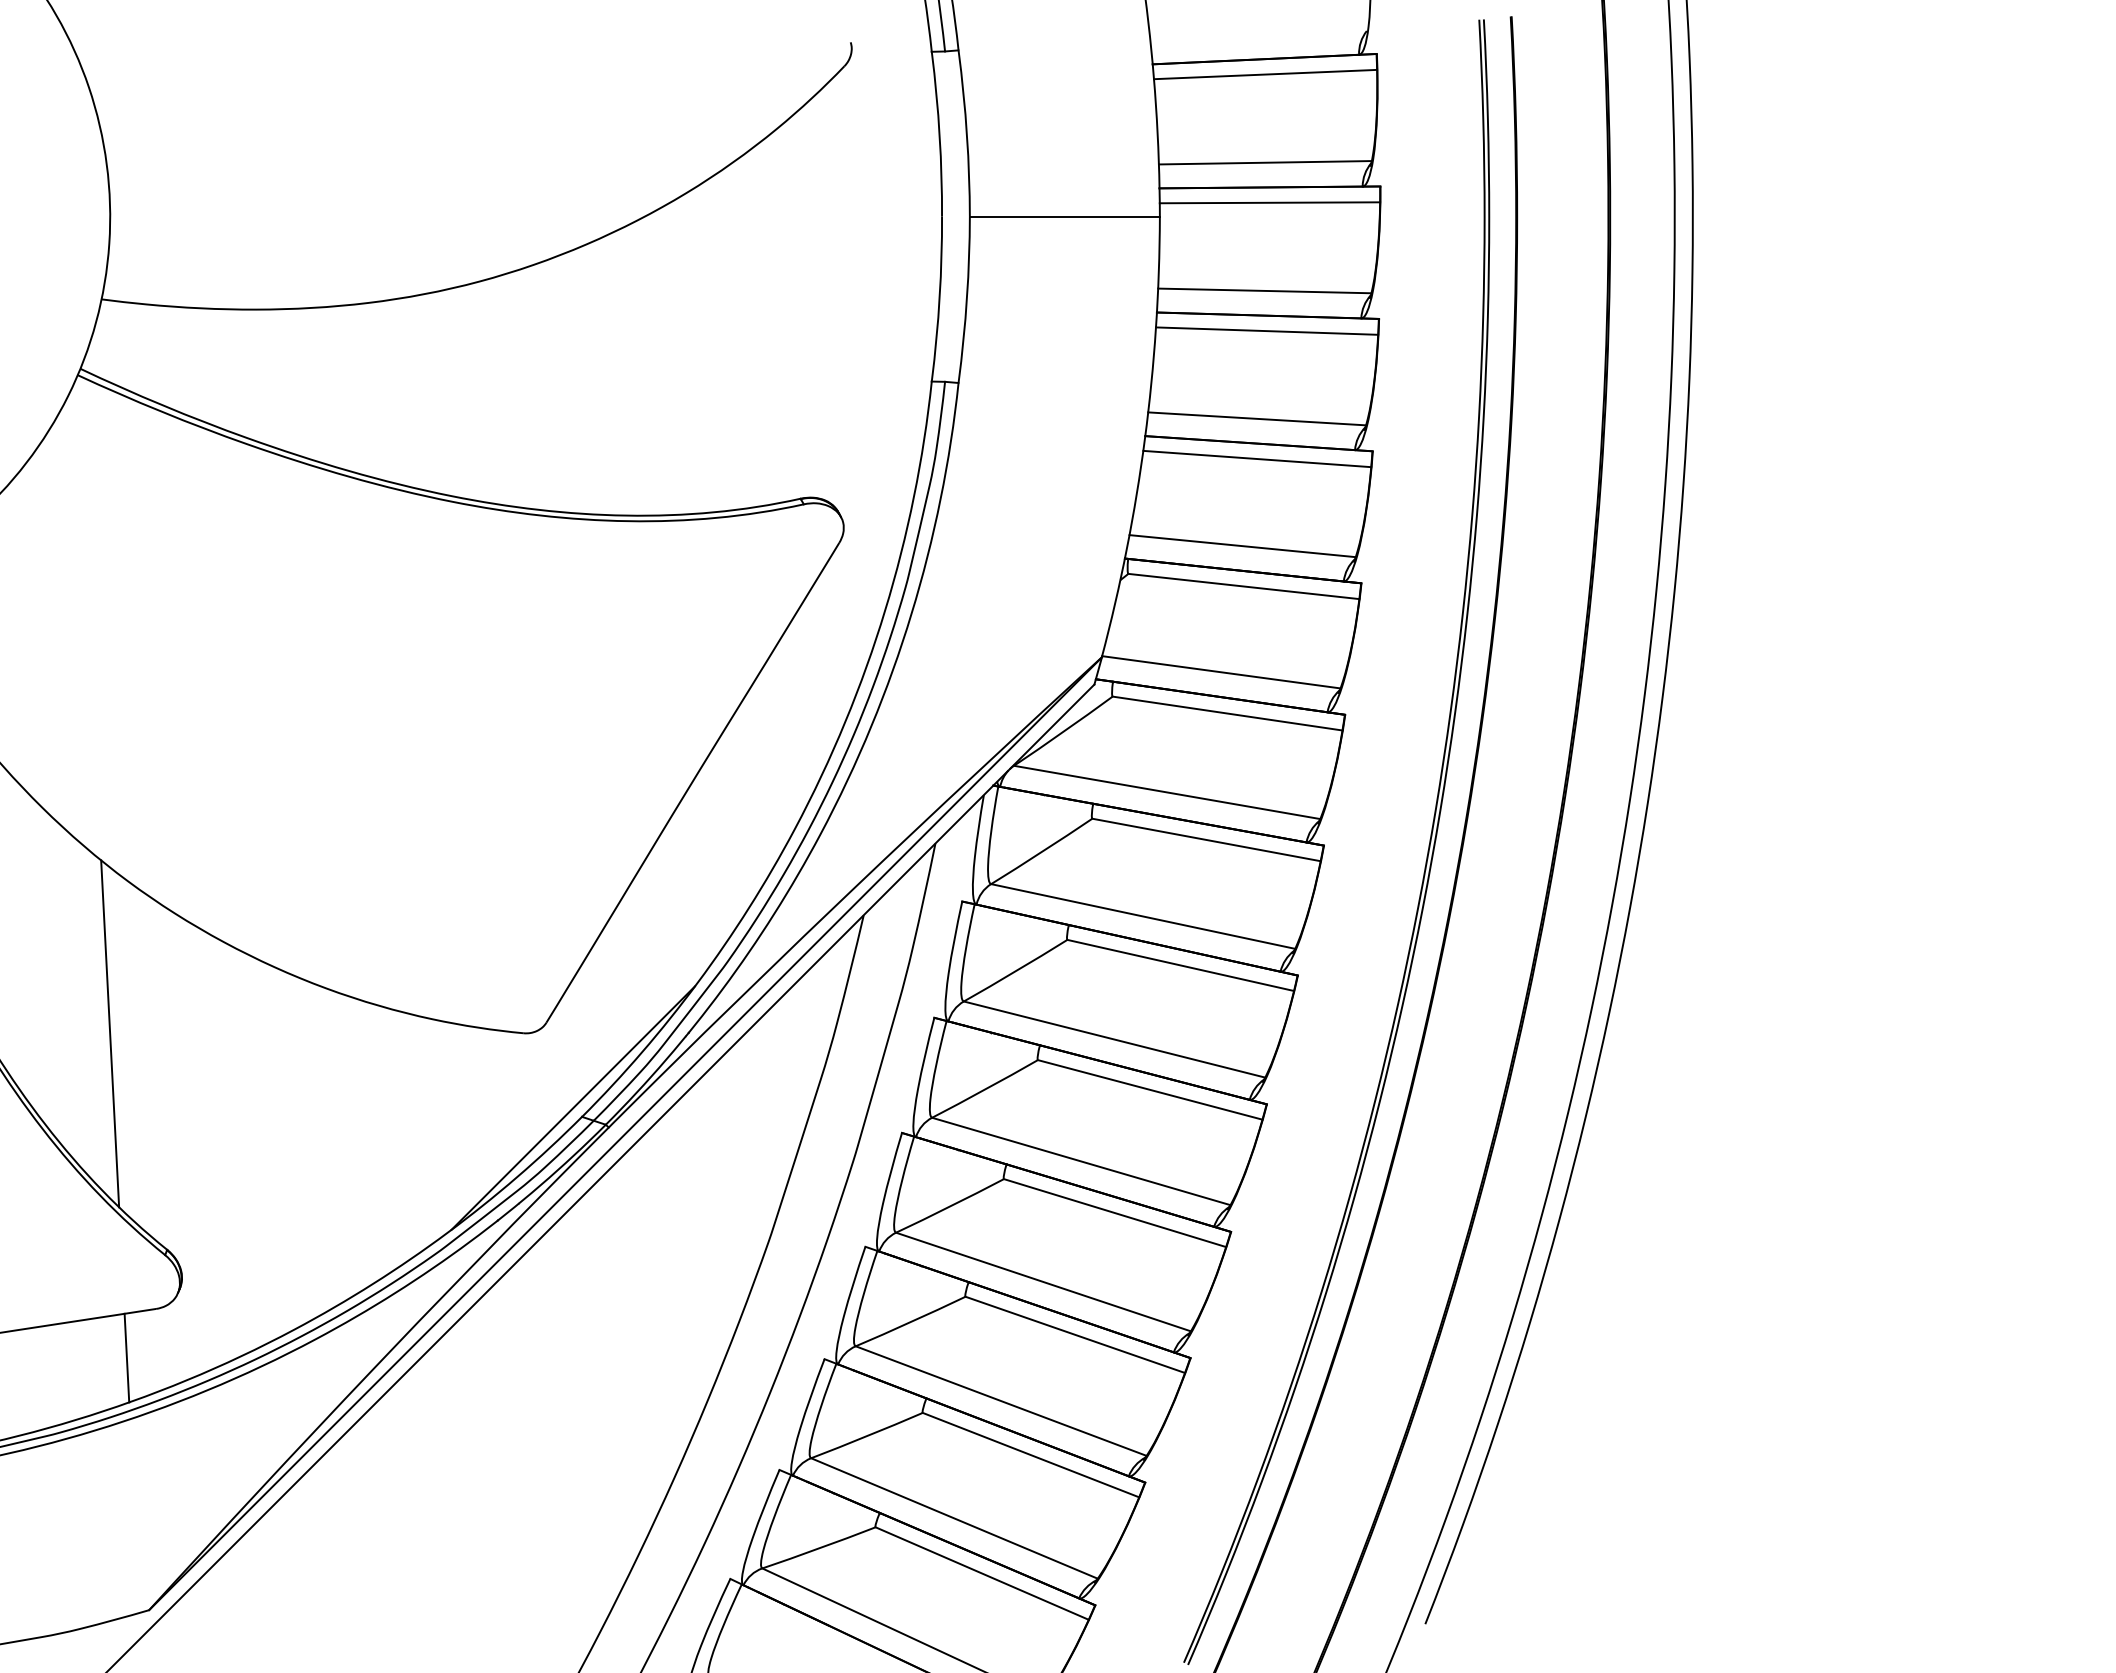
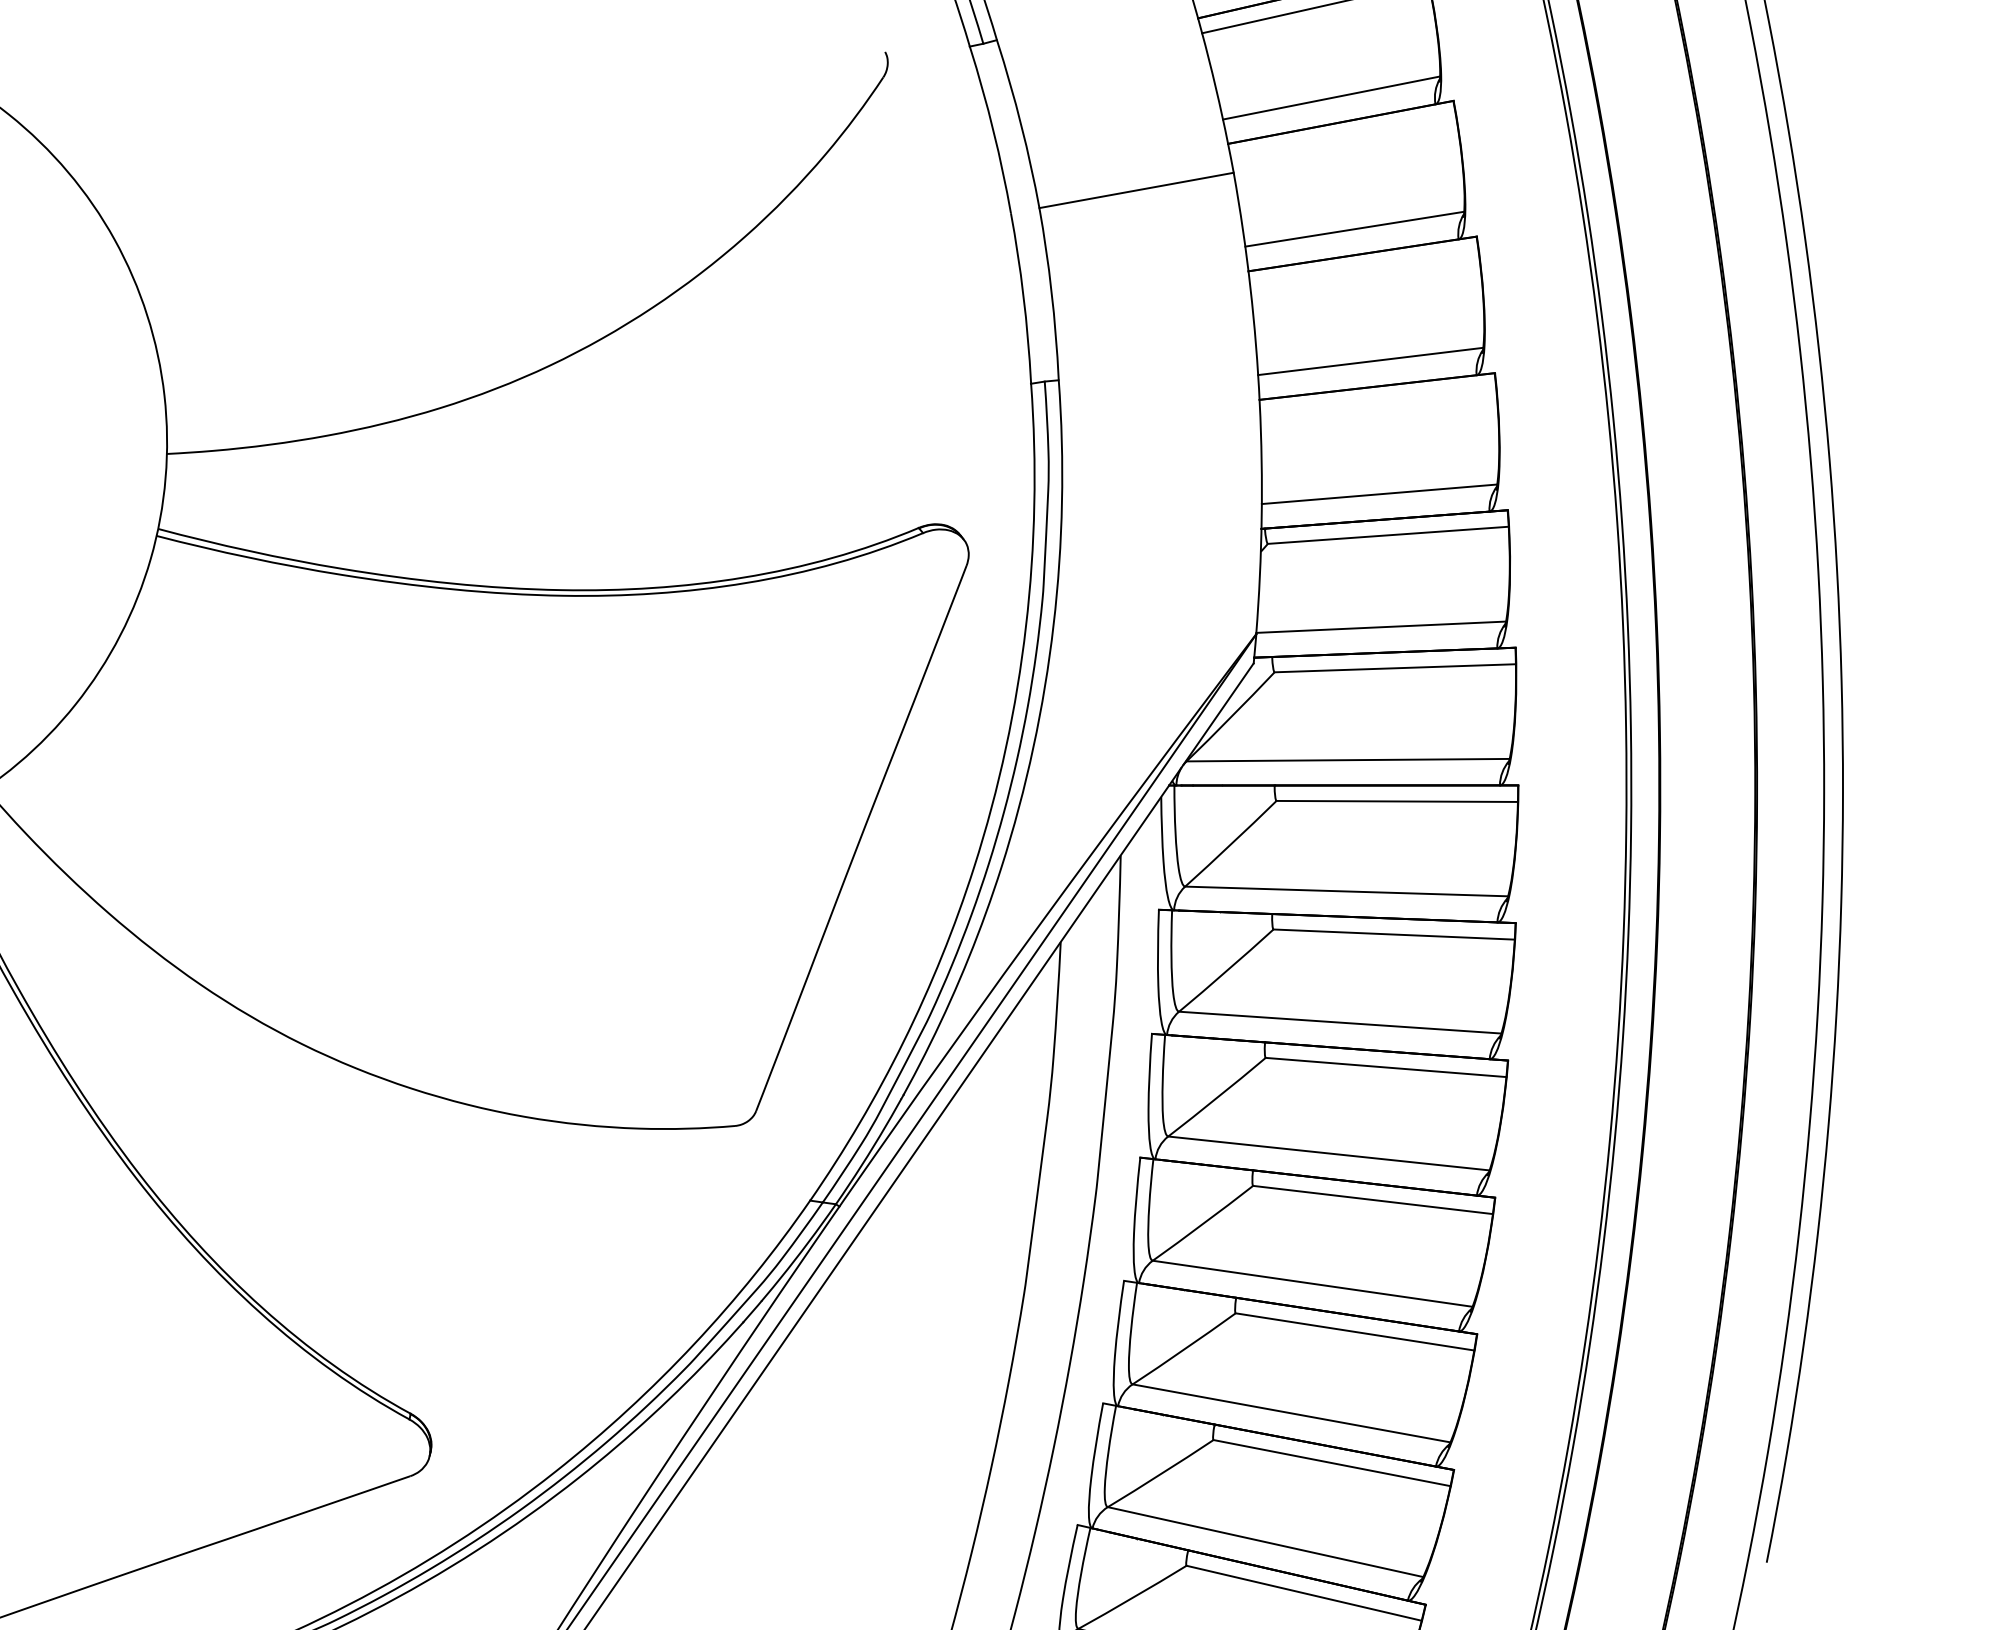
line: (1269, 202) -> (1343, 137), removed
line: (1267, 330) -> (1364, 269), removed
line: (1257, 458) -> (1378, 401), removed
line: (110, 1033) -> (312, 1203), removed
line: (572, 1107) -> (798, 1192), removed
line: (126, 1357) -> (389, 1531), removed

